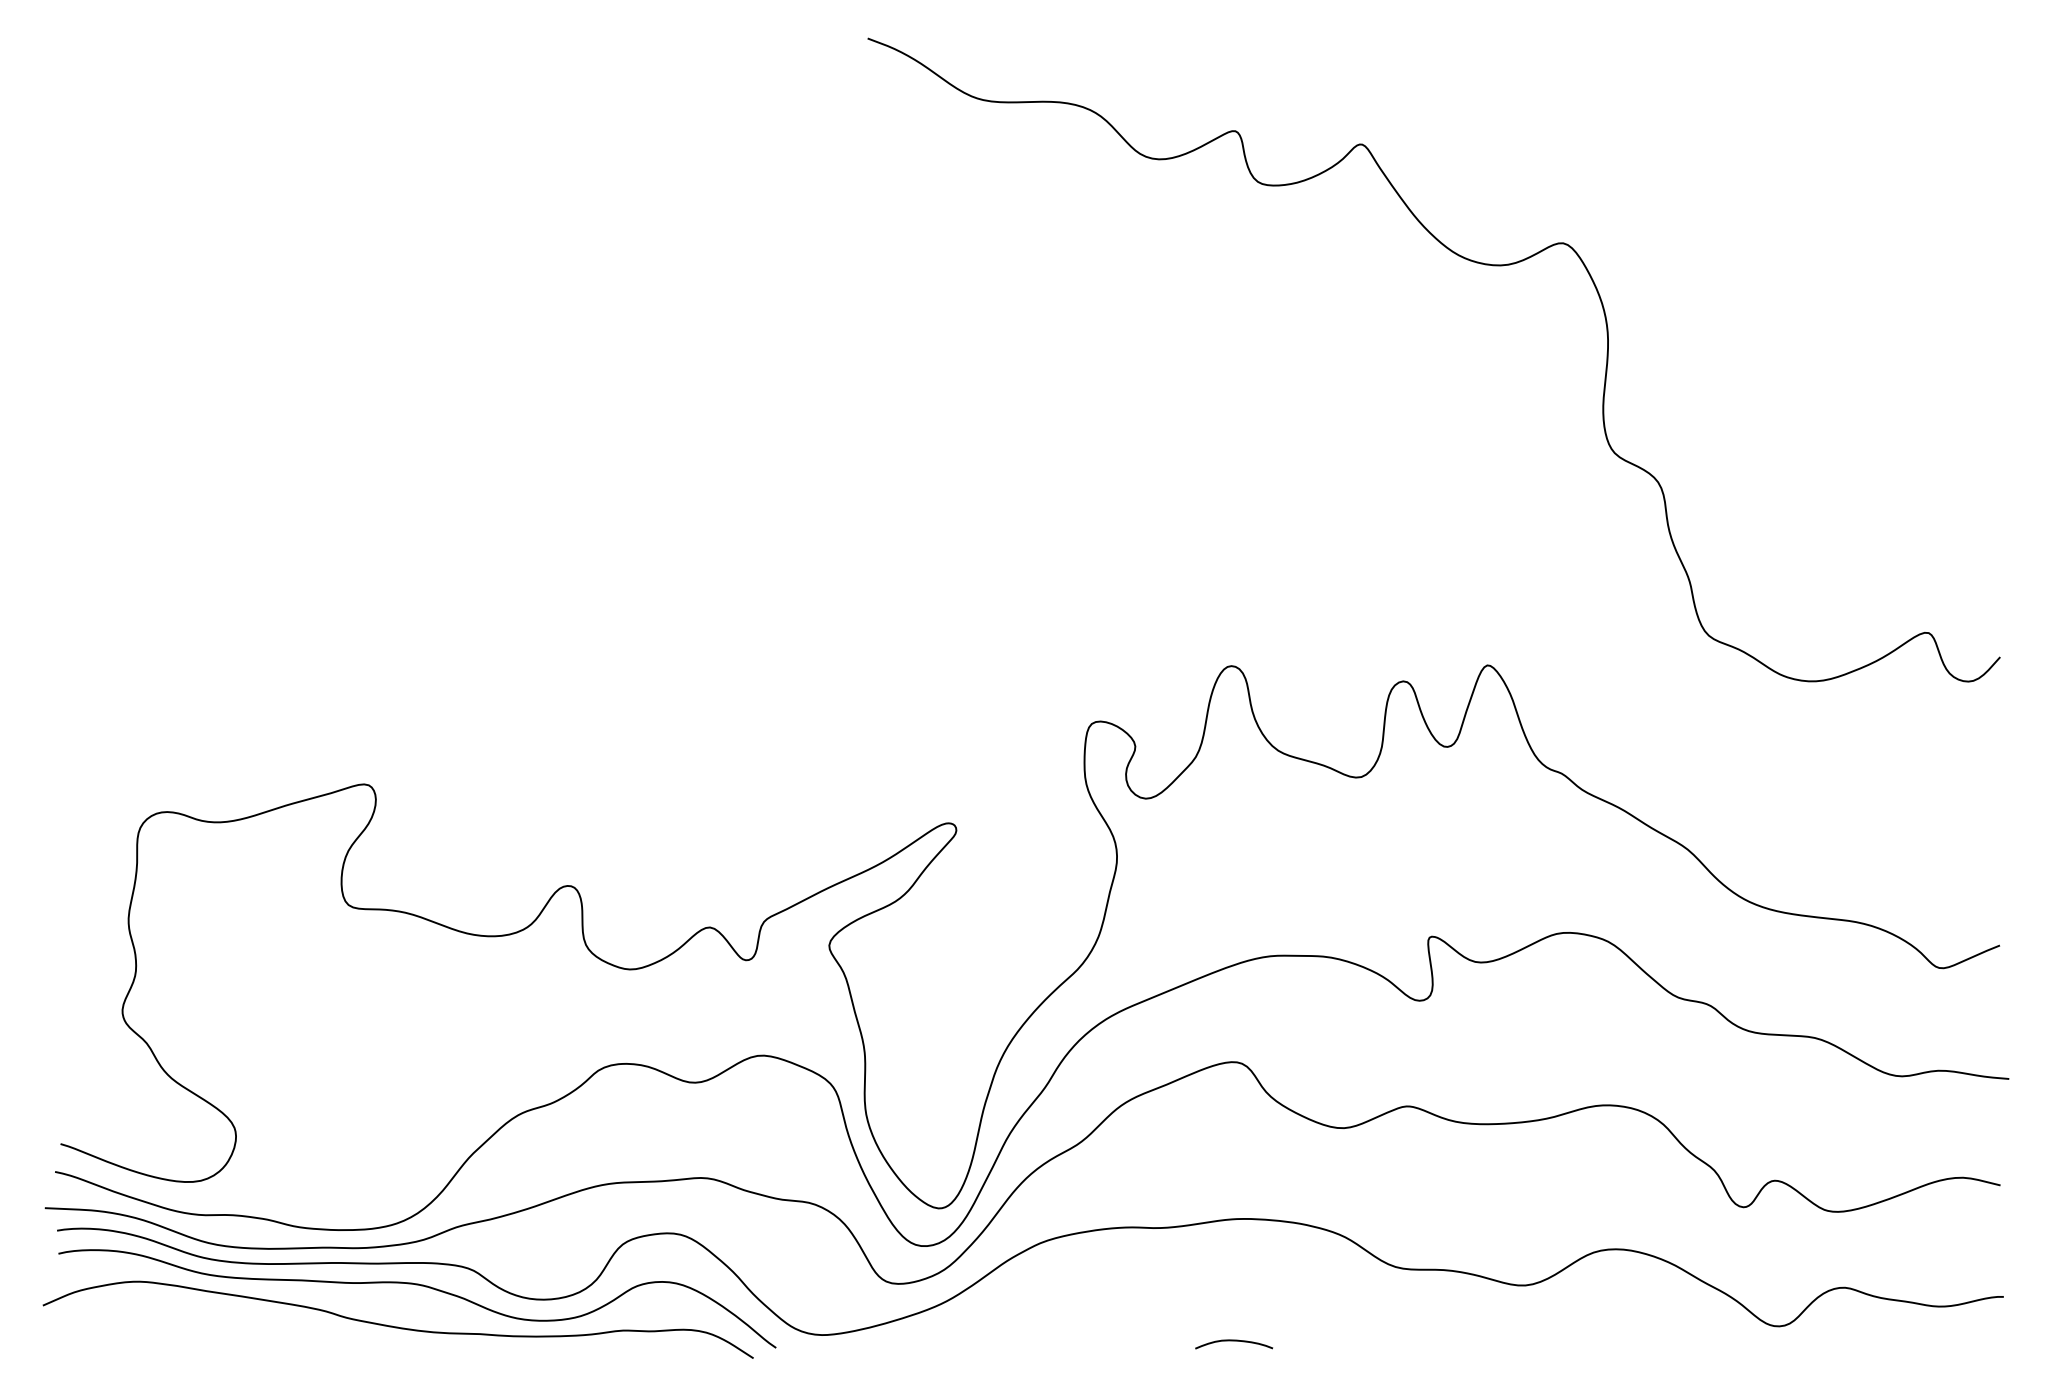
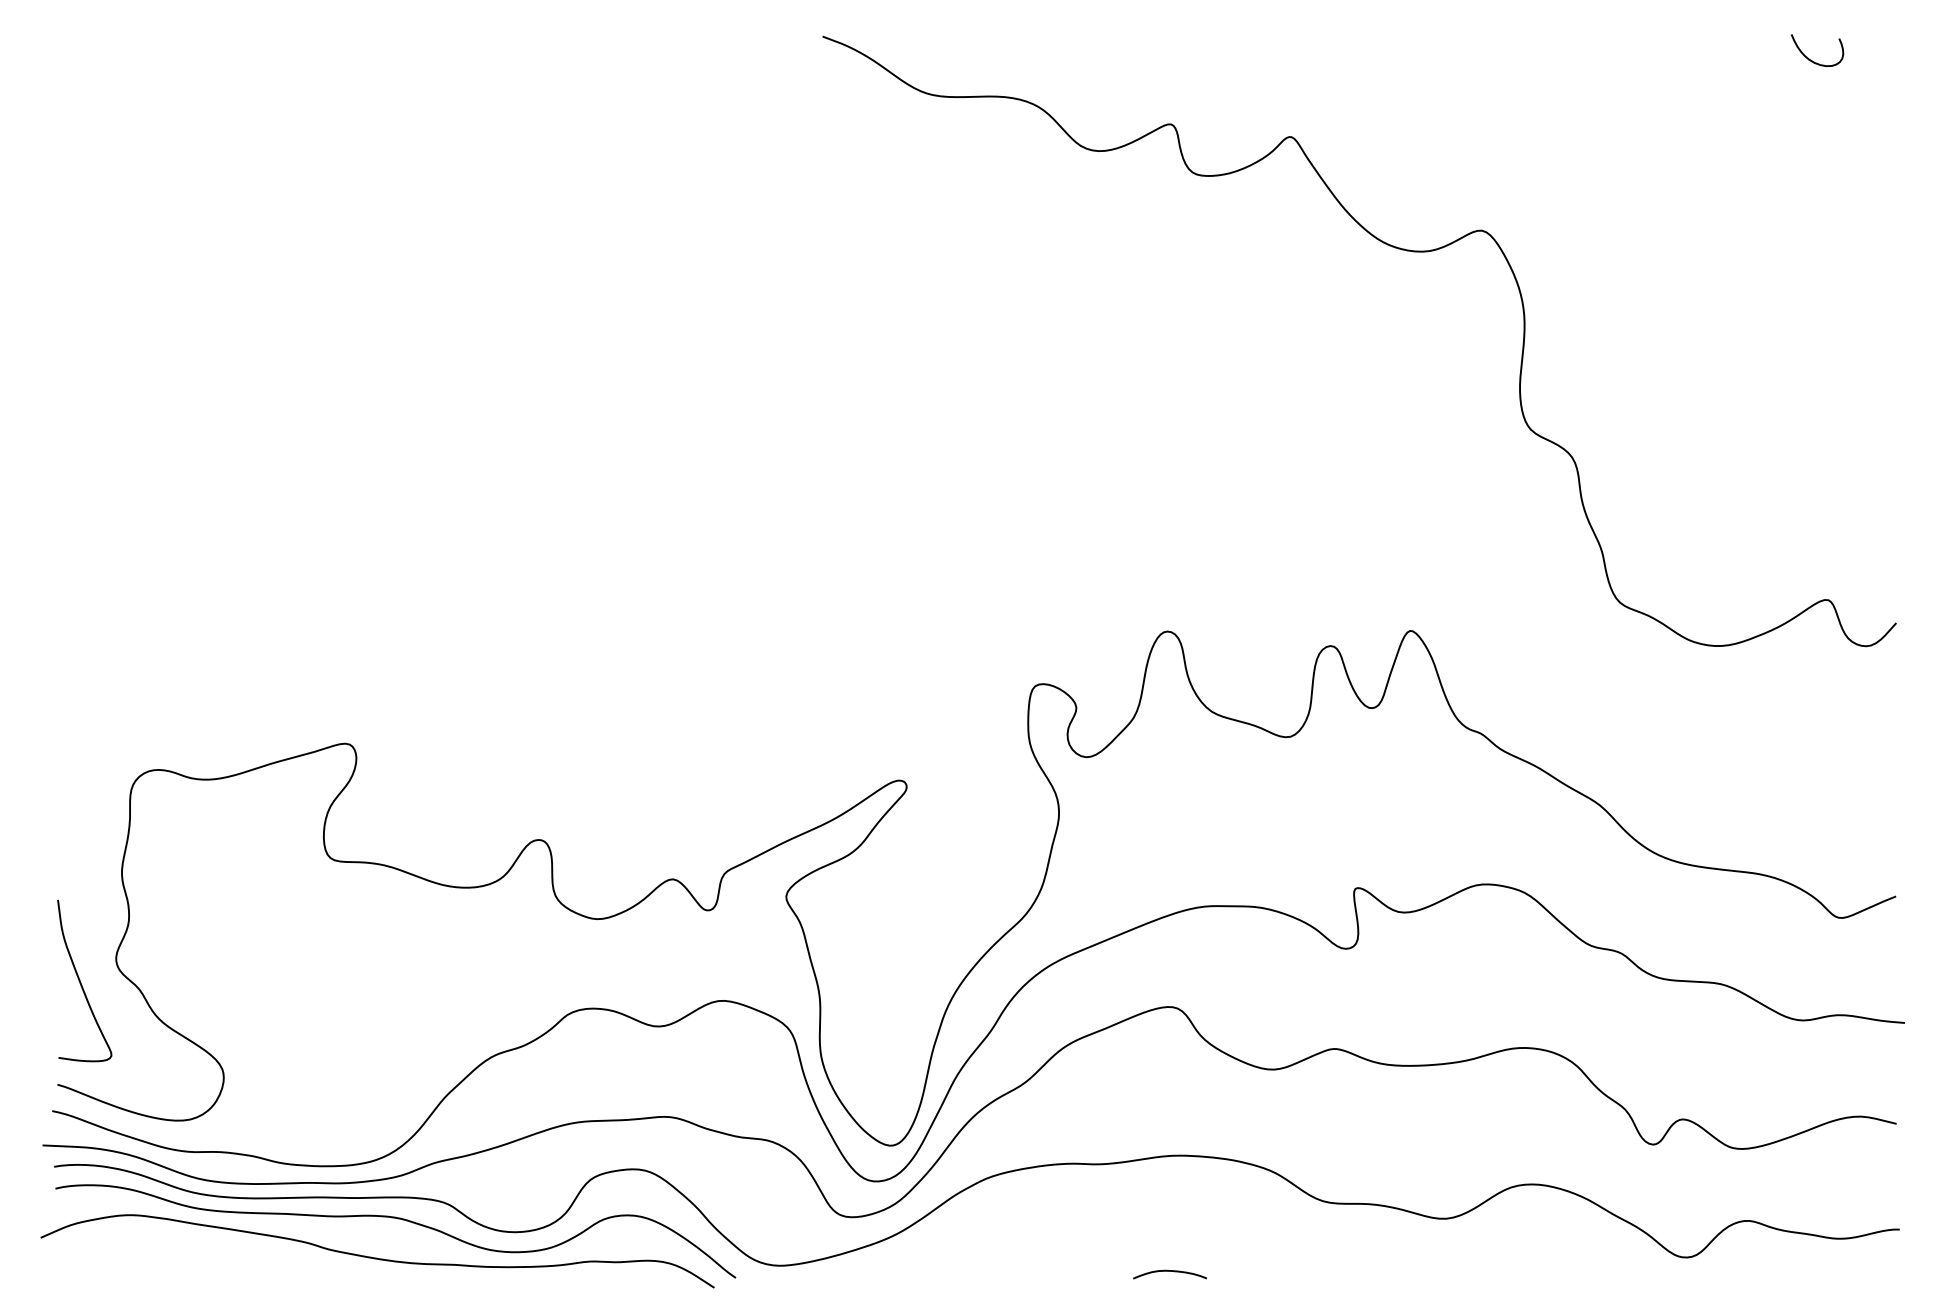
curve: (1911, 63) -> (1812, 60), added
curve: (85, 1036) -> (81, 982), added

